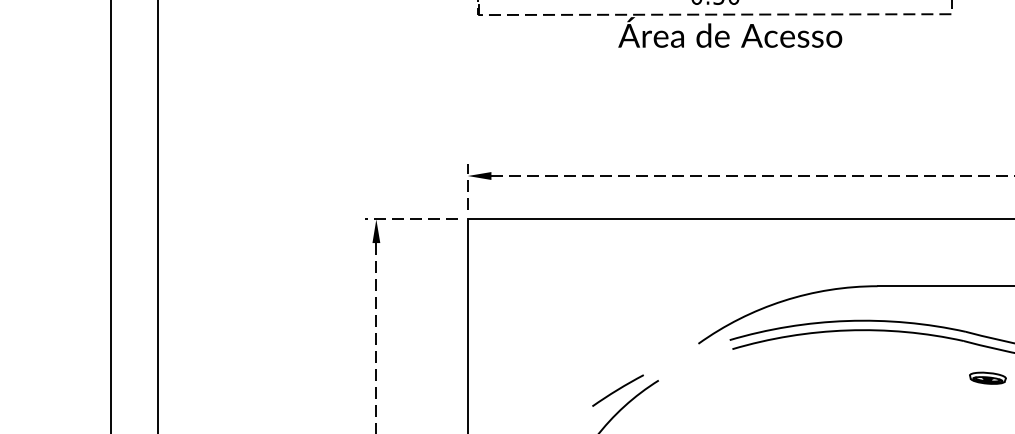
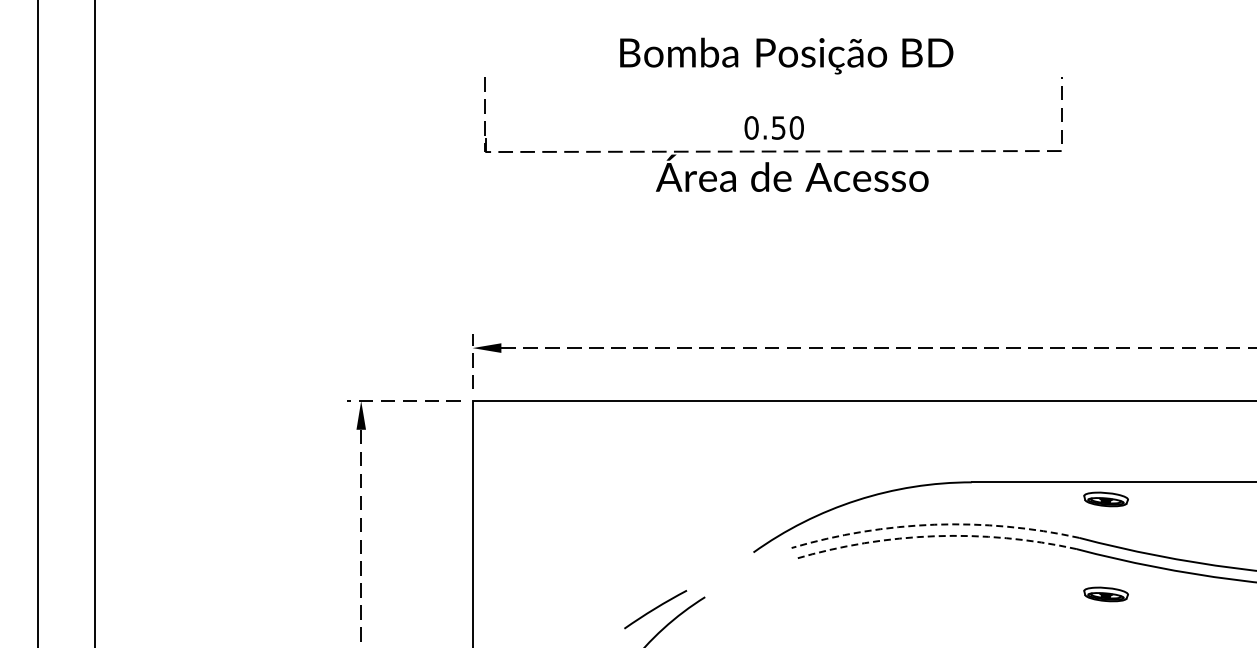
part: (987, 300) -> (1105, 499), added
arc: (847, 320) -> (934, 524), solid -> dashed
arc: (847, 330) -> (935, 536), solid -> dashed

